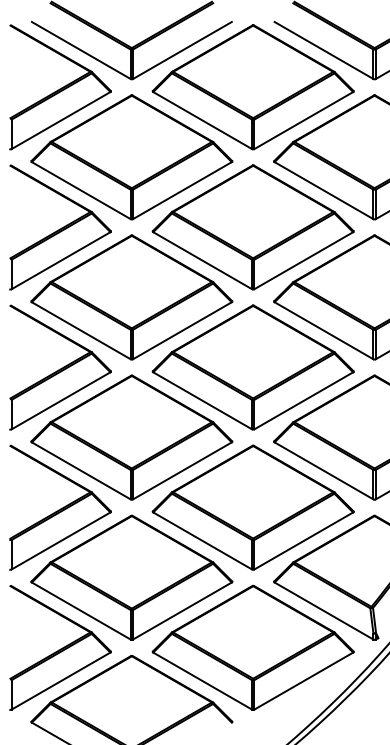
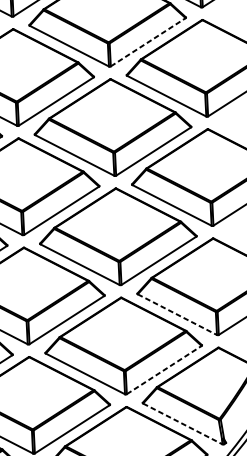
line: (304, 120) -> (148, 42), solid -> dashed
line: (324, 471) -> (177, 315), solid -> dashed
line: (304, 540) -> (164, 369), solid -> dashed
line: (324, 611) -> (183, 424), solid -> dashed

